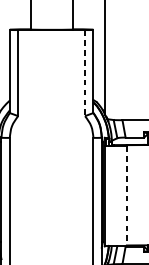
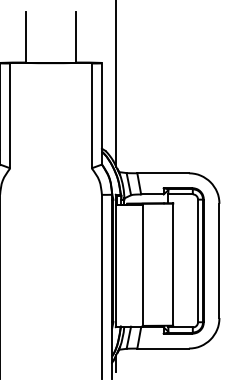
line: (84, 73) -> (91, 116), dashed -> solid
line: (126, 196) -> (142, 266), dashed -> solid

